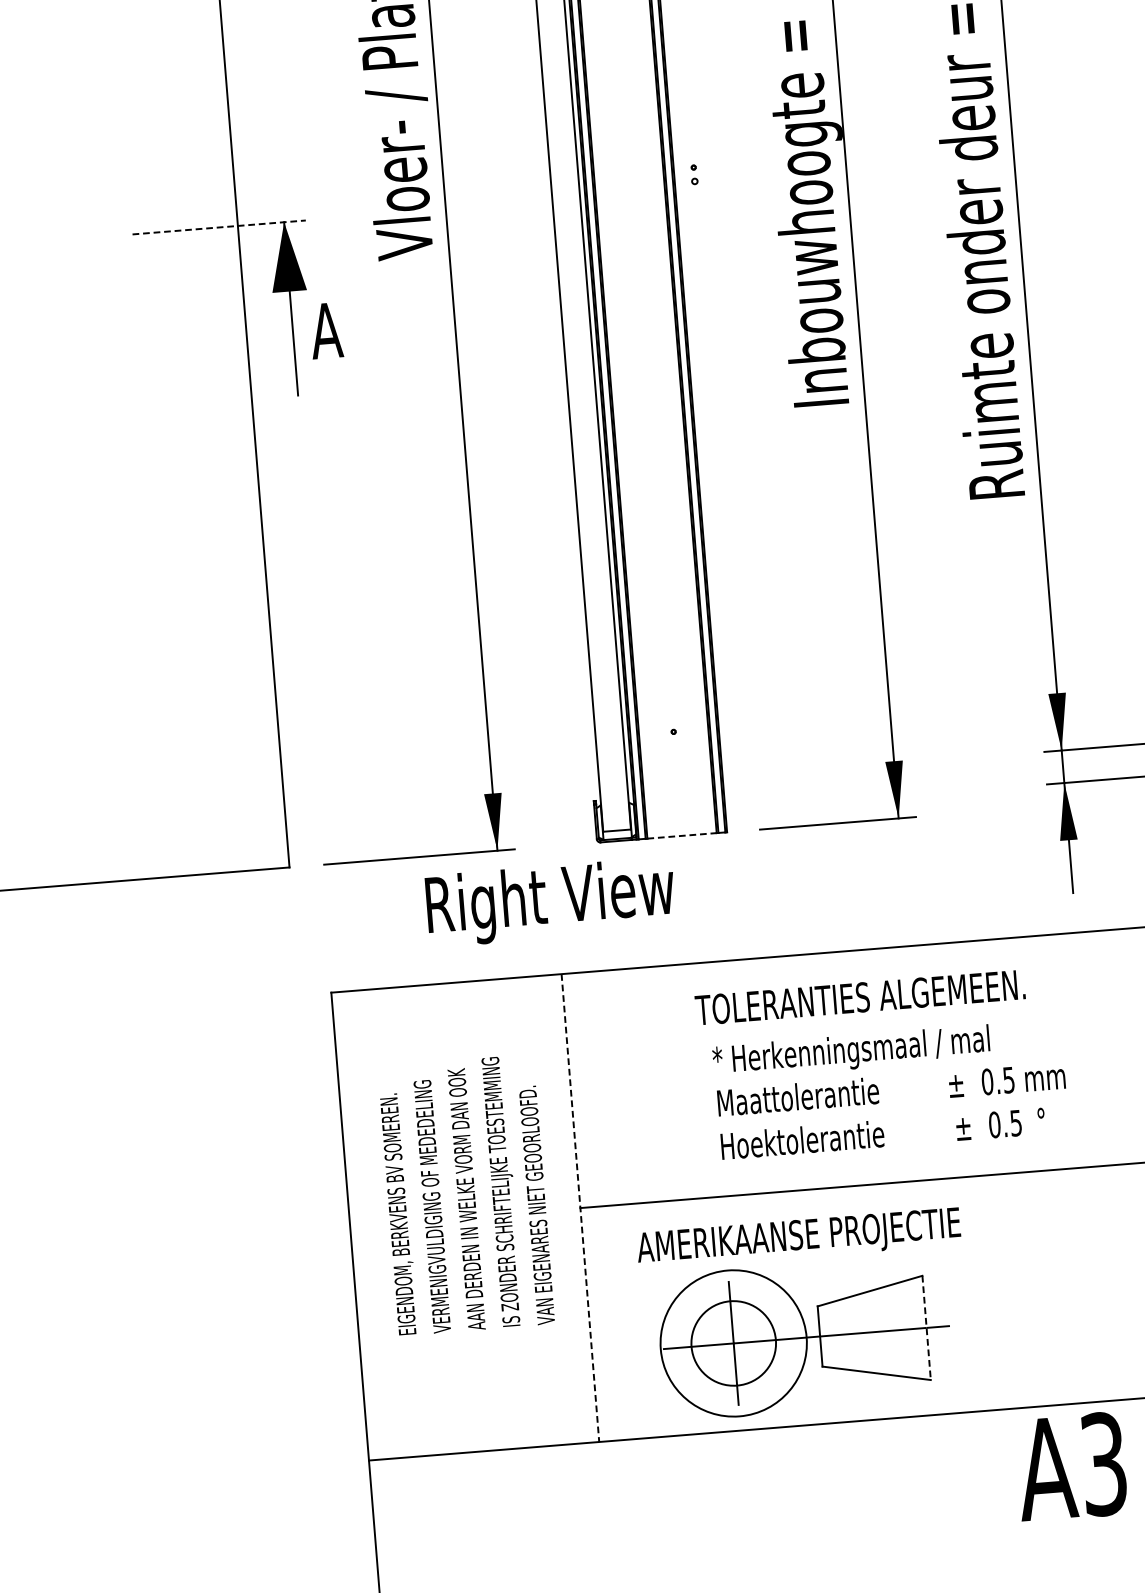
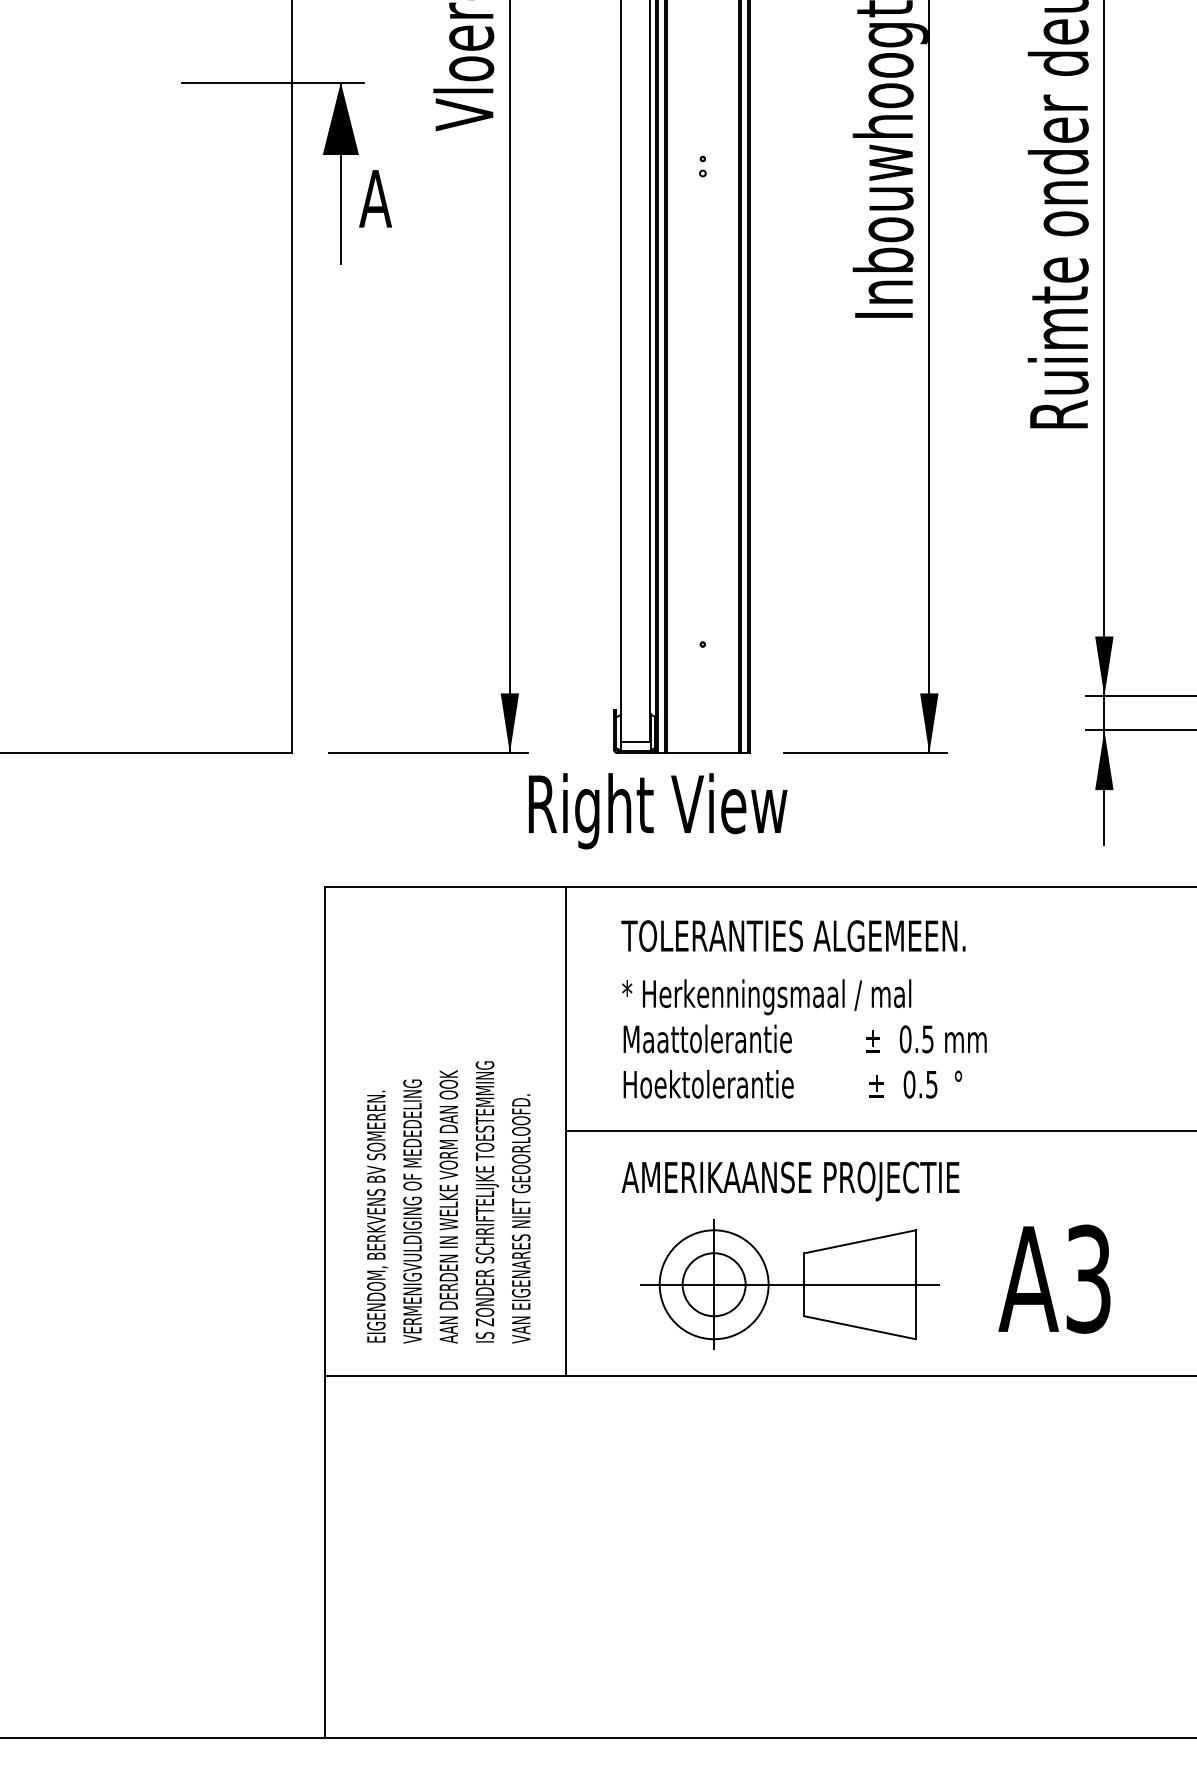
part: (693, 174) -> (702, 166), moved
line: (218, 227) -> (272, 82), dashed -> solid
line: (682, 836) -> (703, 753), dashed -> solid
text: (551, 902) -> (658, 811), moved
text: (860, 997) -> (793, 935), moved
text: (890, 1088) -> (804, 1038), moved
text: (466, 1195) -> (448, 1202), moved
line: (580, 1208) -> (566, 1131), dashed -> solid
line: (926, 1328) -> (915, 1285), dashed -> solid
circle: (733, 1343) -> (713, 1284), size x0.71
circle: (733, 1343) -> (713, 1284), size x0.71
text: (1071, 1466) -> (1054, 1278), moved

